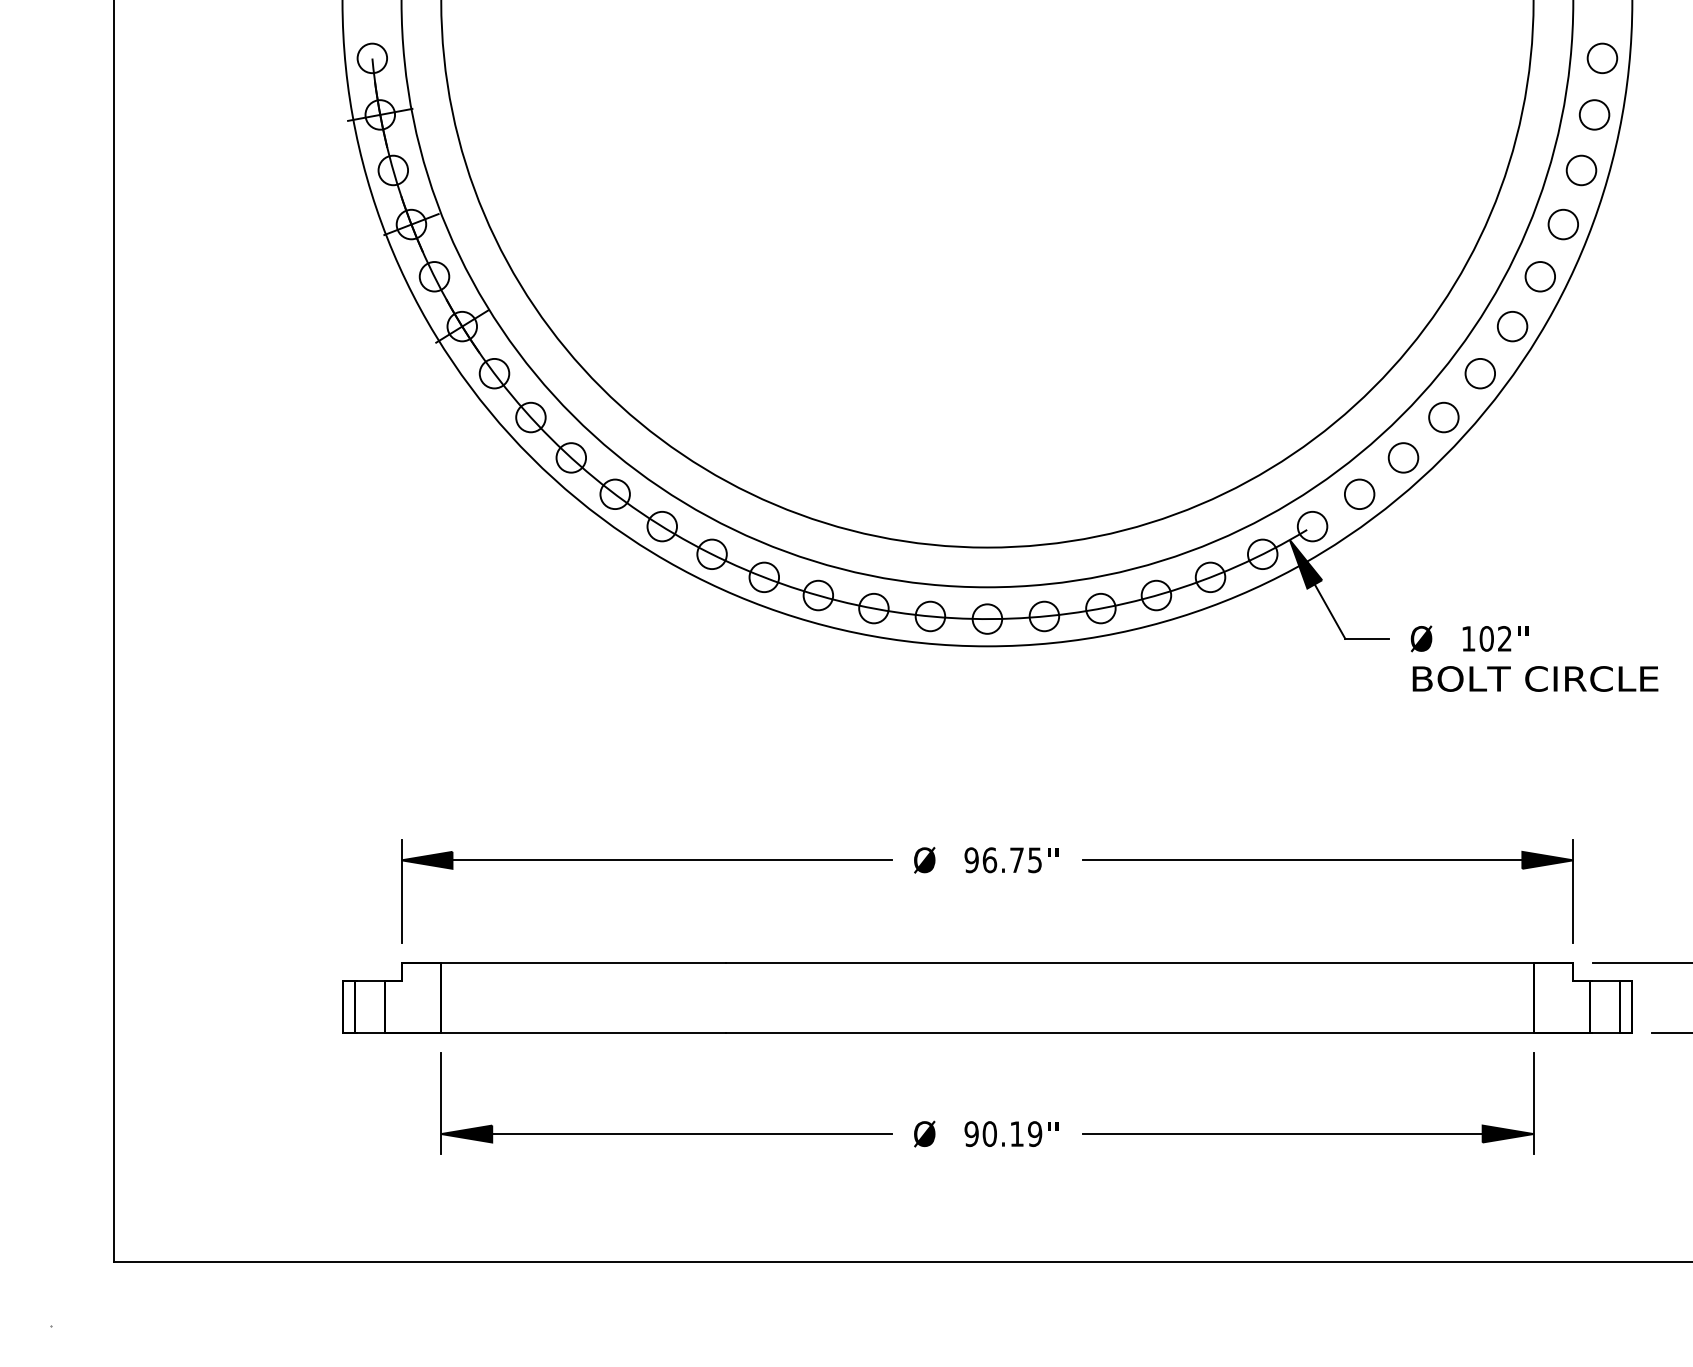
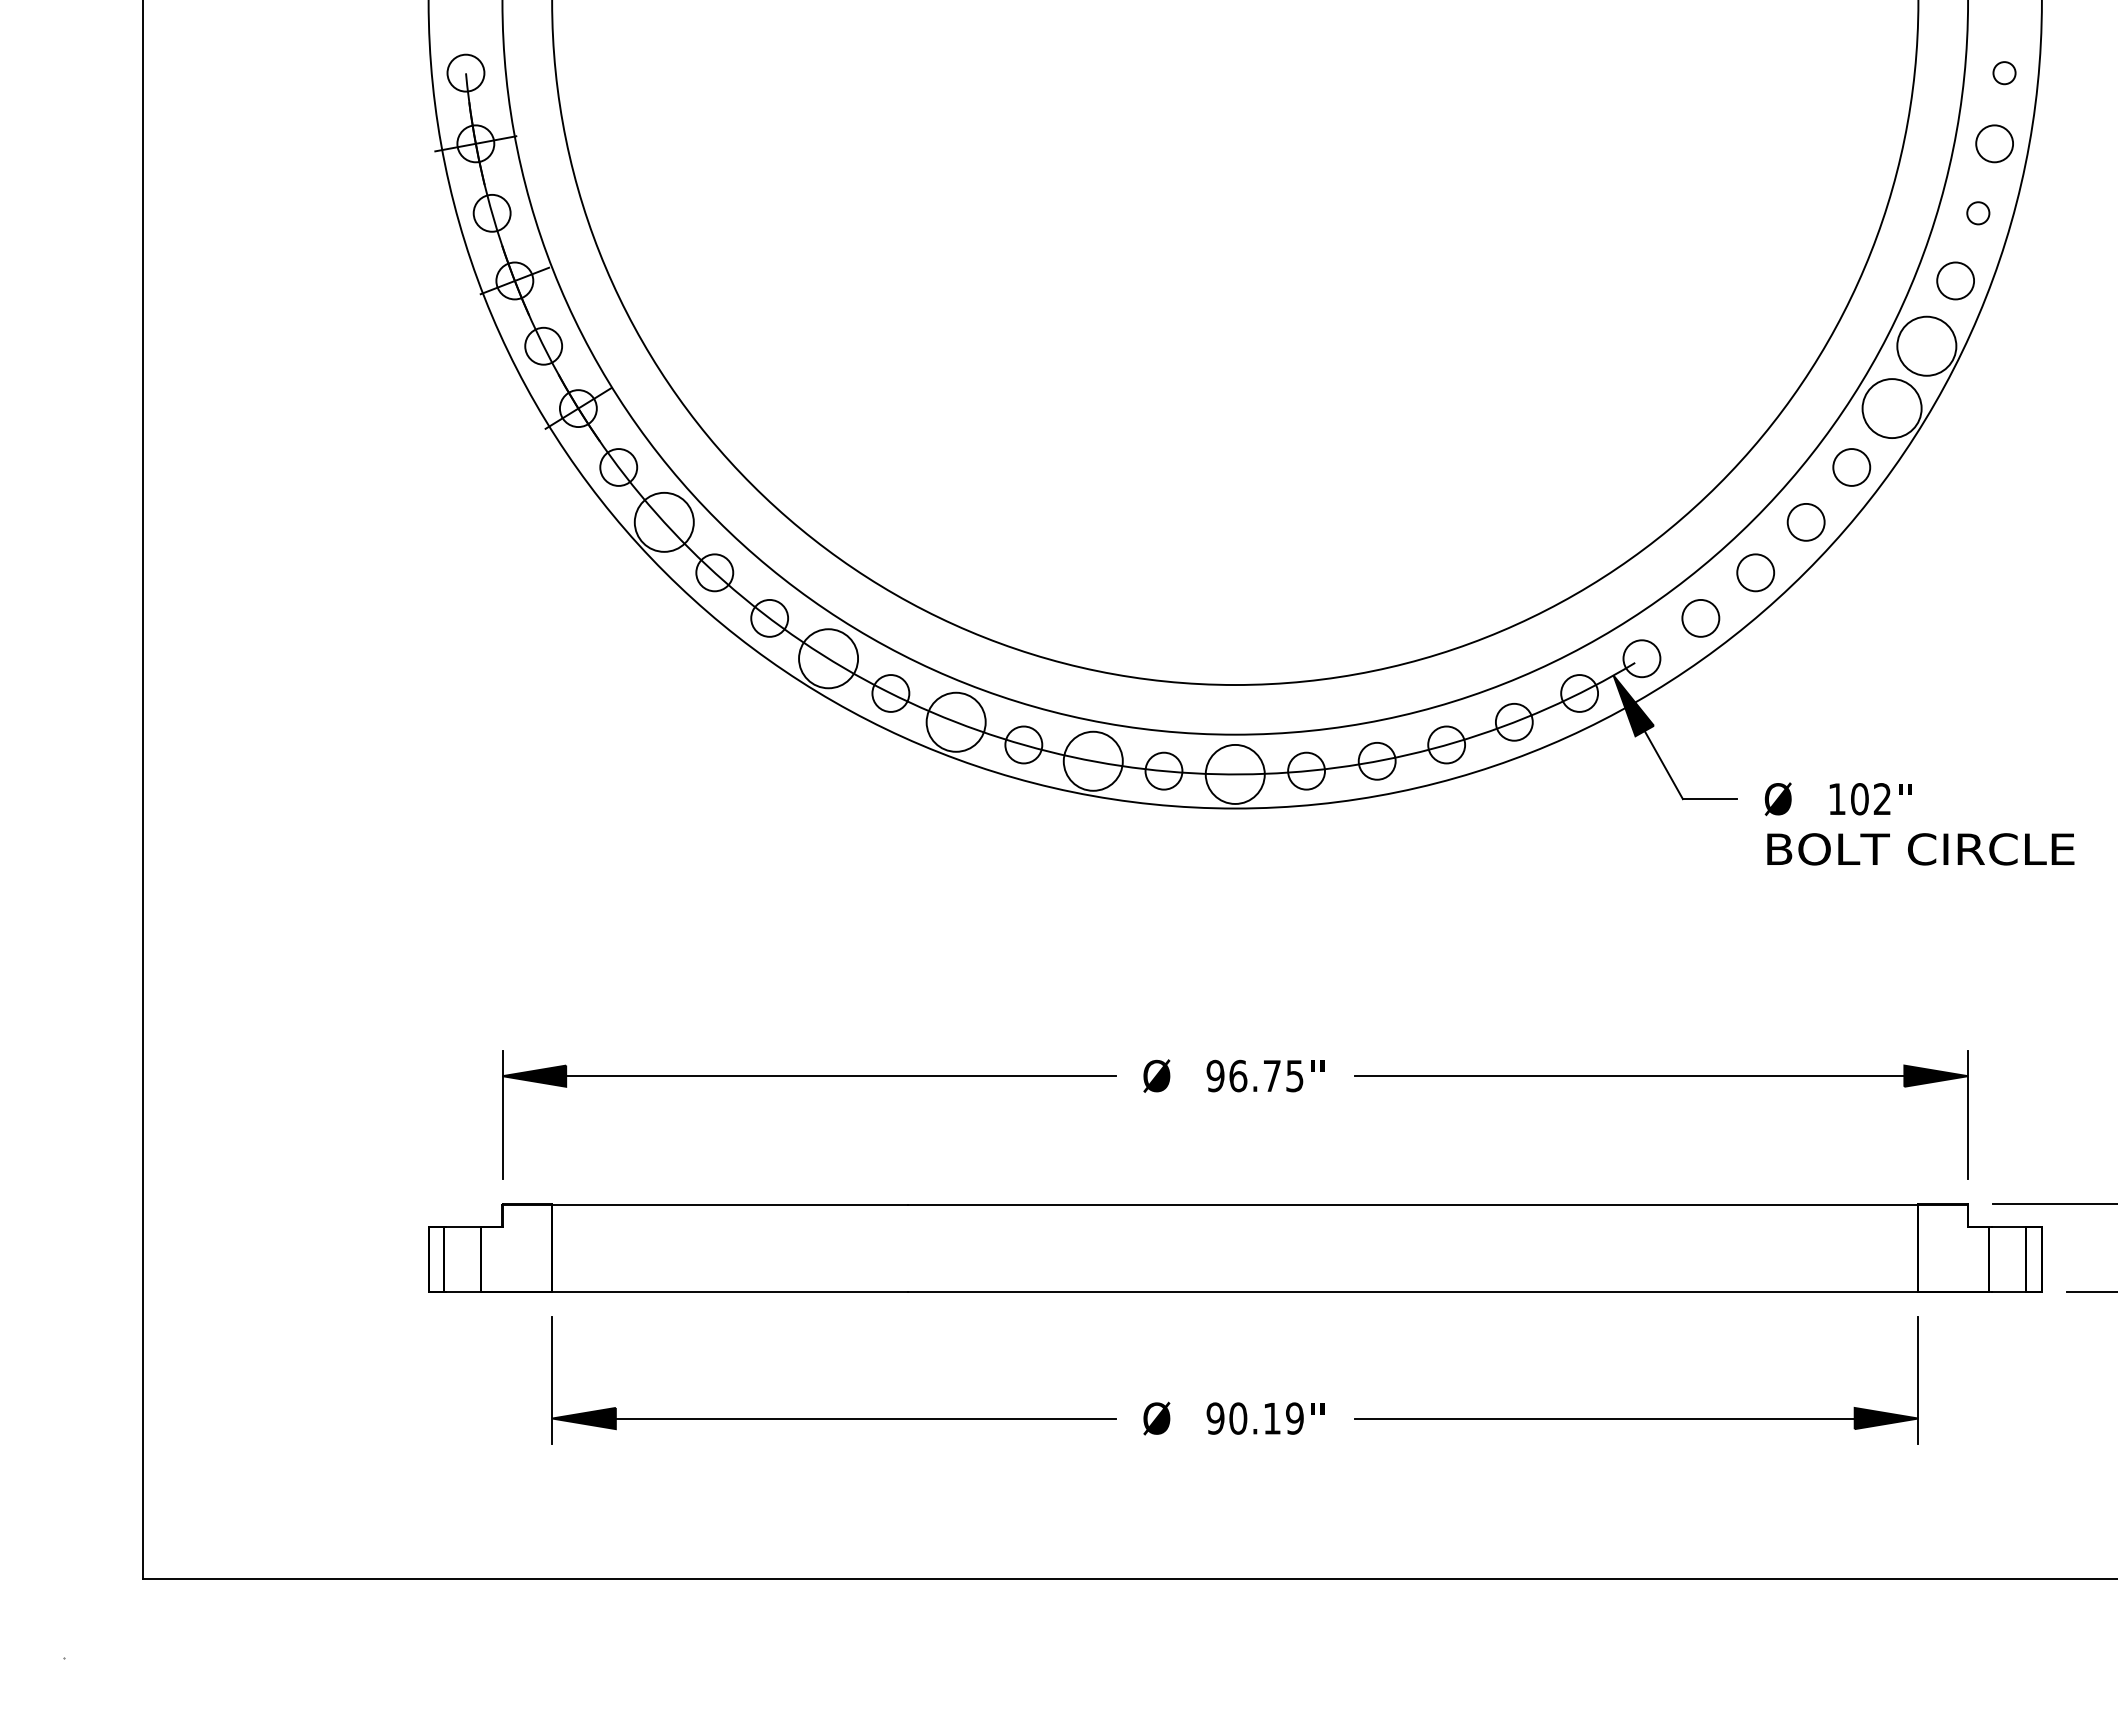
circle: (1602, 57) -> (2004, 72), size x0.6
circle: (1580, 169) -> (1977, 212), size x0.6
circle: (1540, 276) -> (1926, 345), size x1.6
circle: (1512, 326) -> (1891, 408), size x1.6
circle: (530, 416) -> (663, 521), size x1.6
circle: (662, 526) -> (828, 658), size x1.6
circle: (763, 576) -> (955, 721), size x1.6
circle: (873, 607) -> (1092, 760), size x1.6
circle: (986, 619) -> (1234, 774), size x1.6

